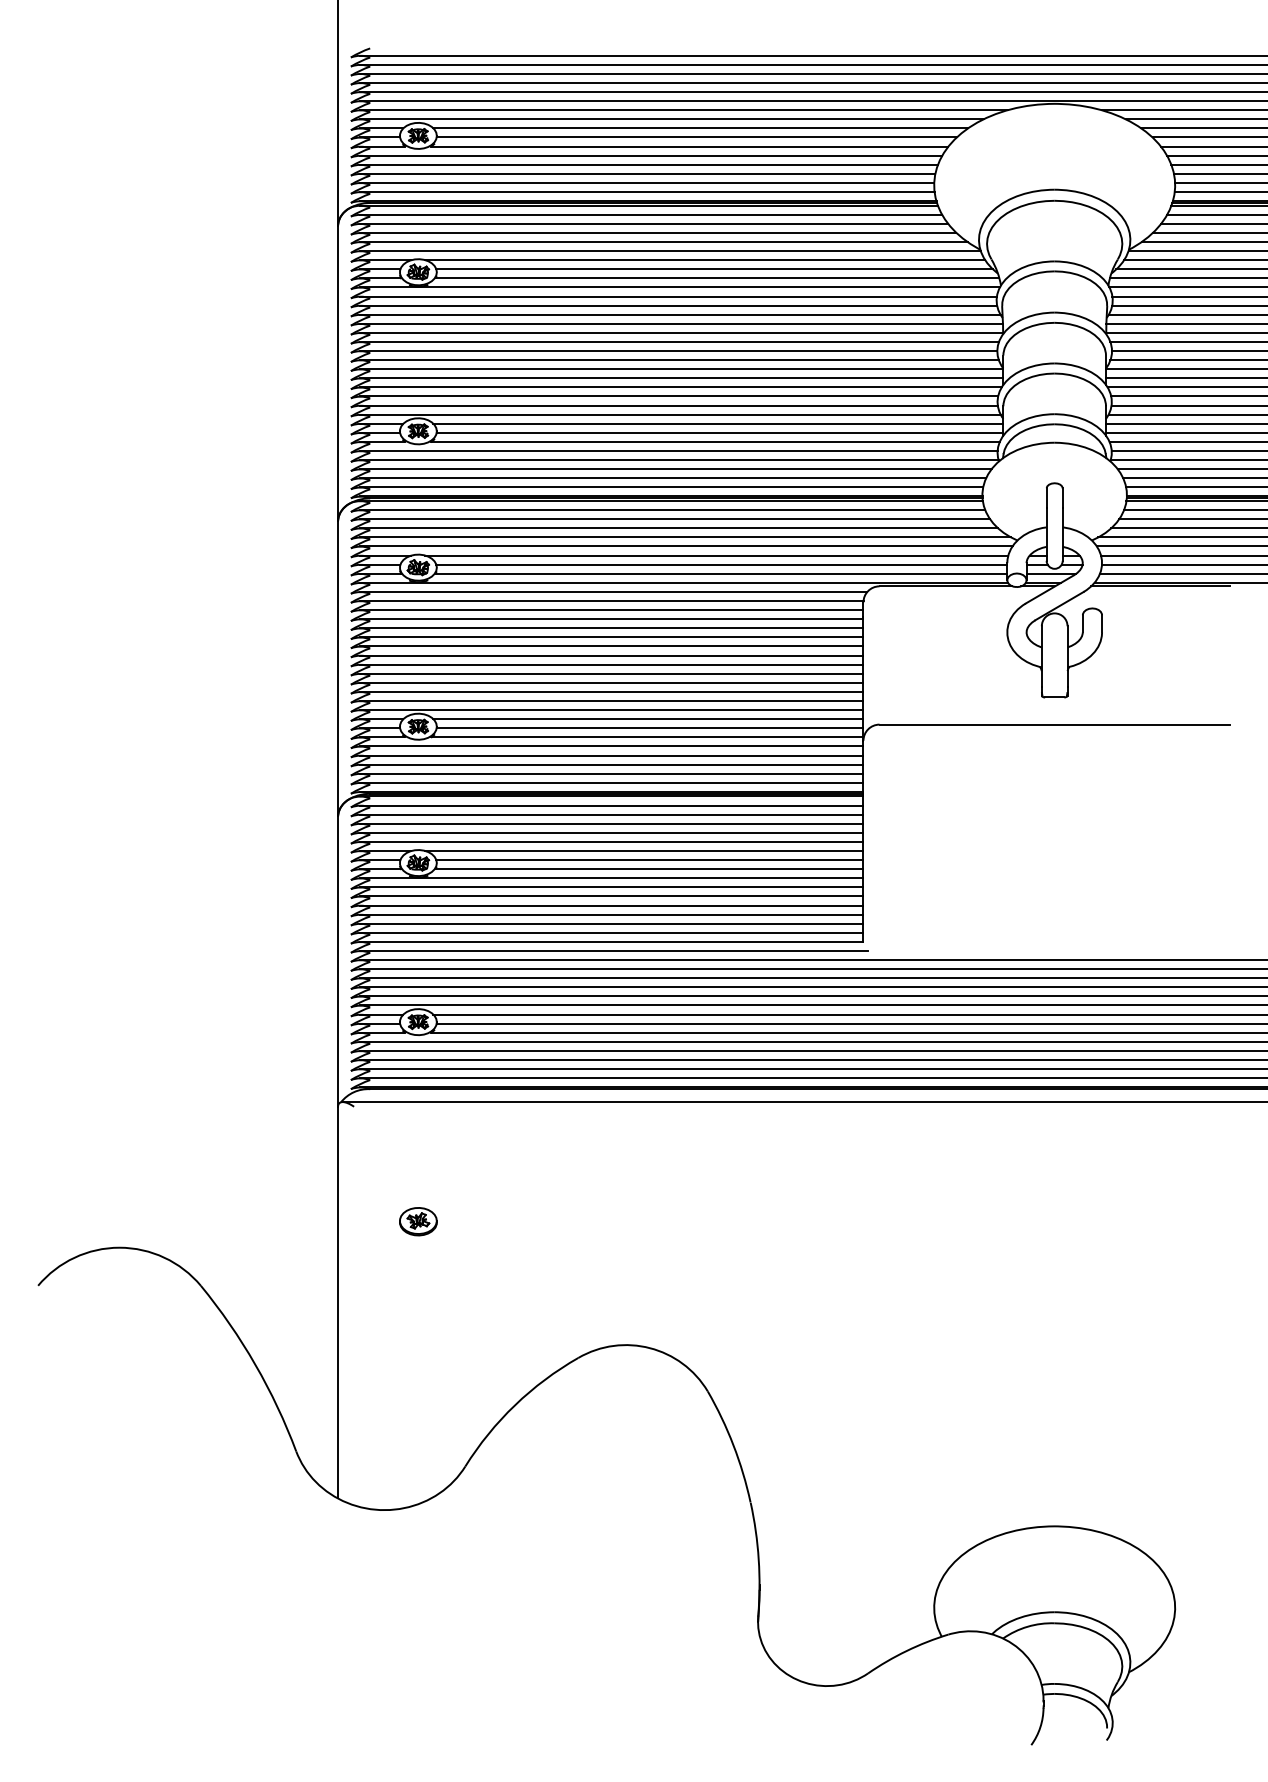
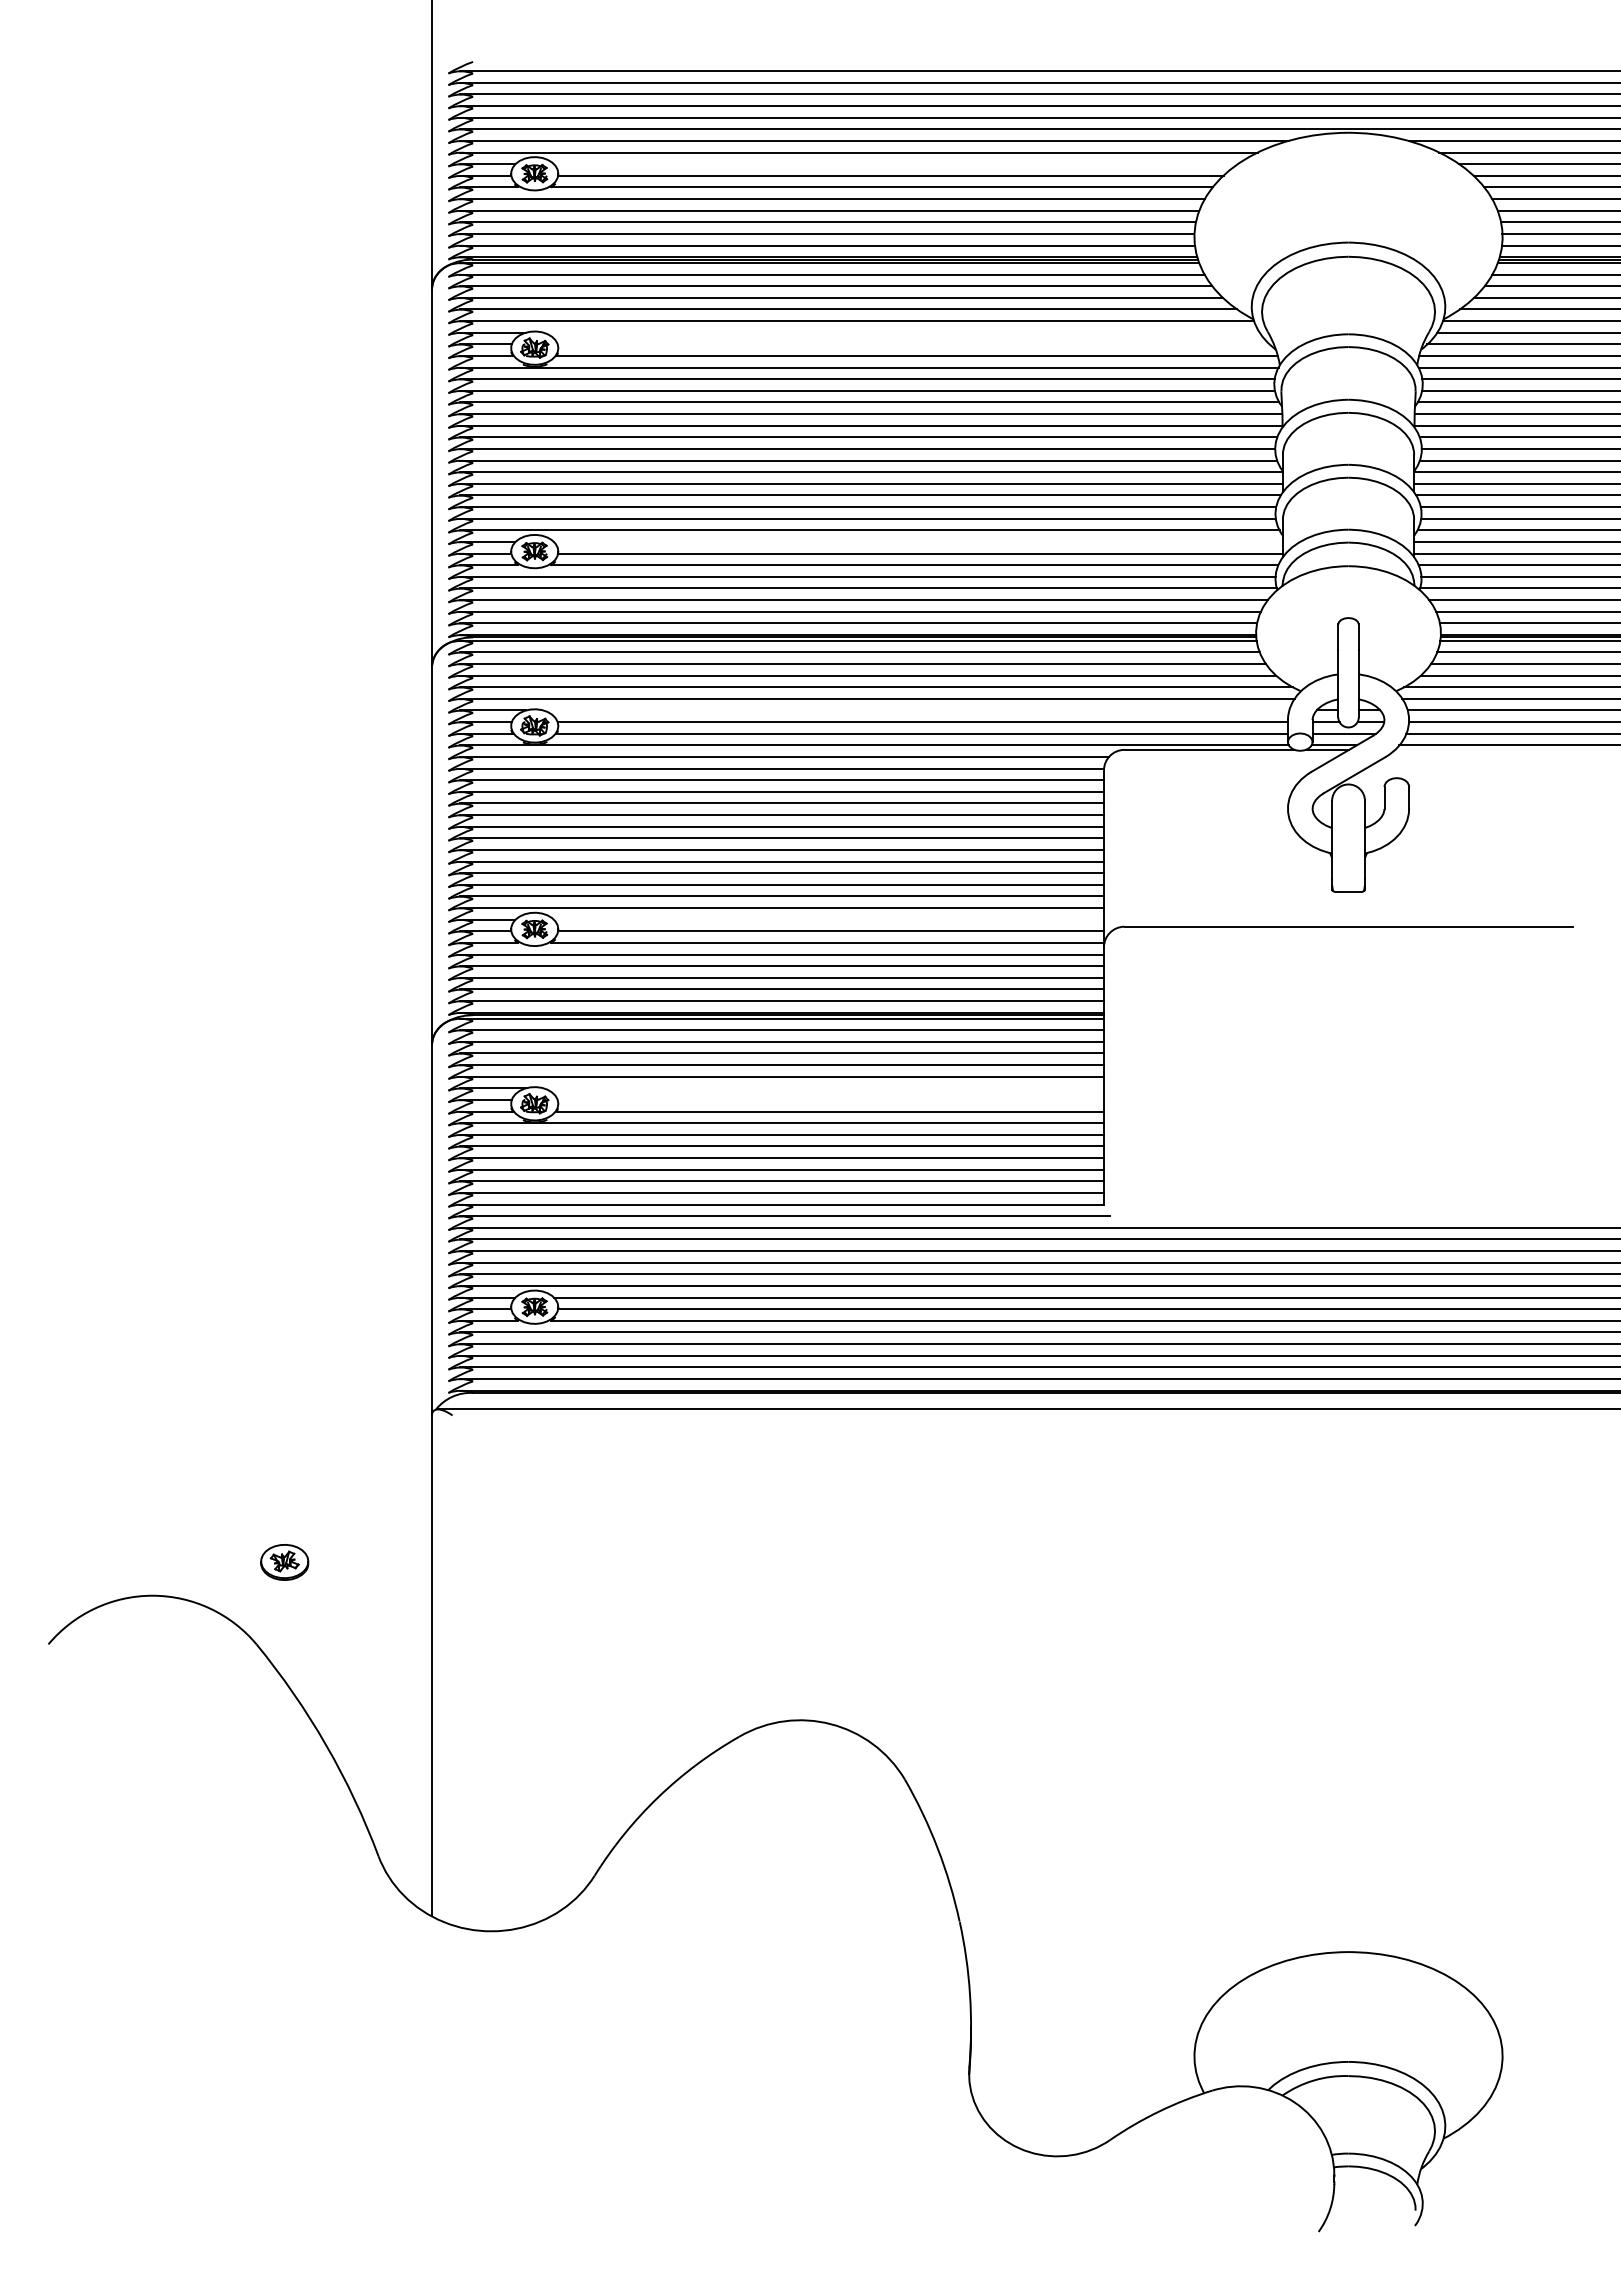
line: (700, 128) -> (895, 164), removed
line: (705, 260) -> (901, 332), removed
line: (714, 269) -> (913, 344), removed
line: (718, 423) -> (918, 541), removed
line: (716, 555) -> (916, 710), removed
line: (1160, 586) -> (1483, 749), removed
line: (648, 718) -> (828, 919), removed
line: (644, 851) -> (823, 1088), removed
line: (649, 859) -> (830, 1099), removed
part: (418, 1221) -> (284, 1562), moved

